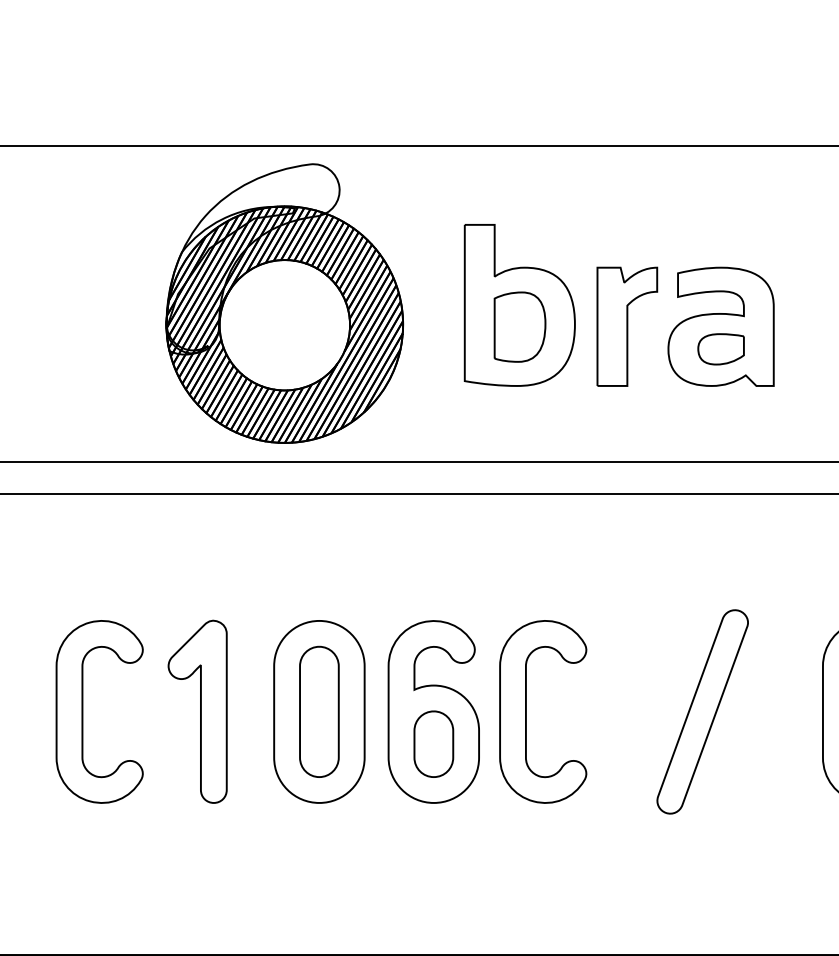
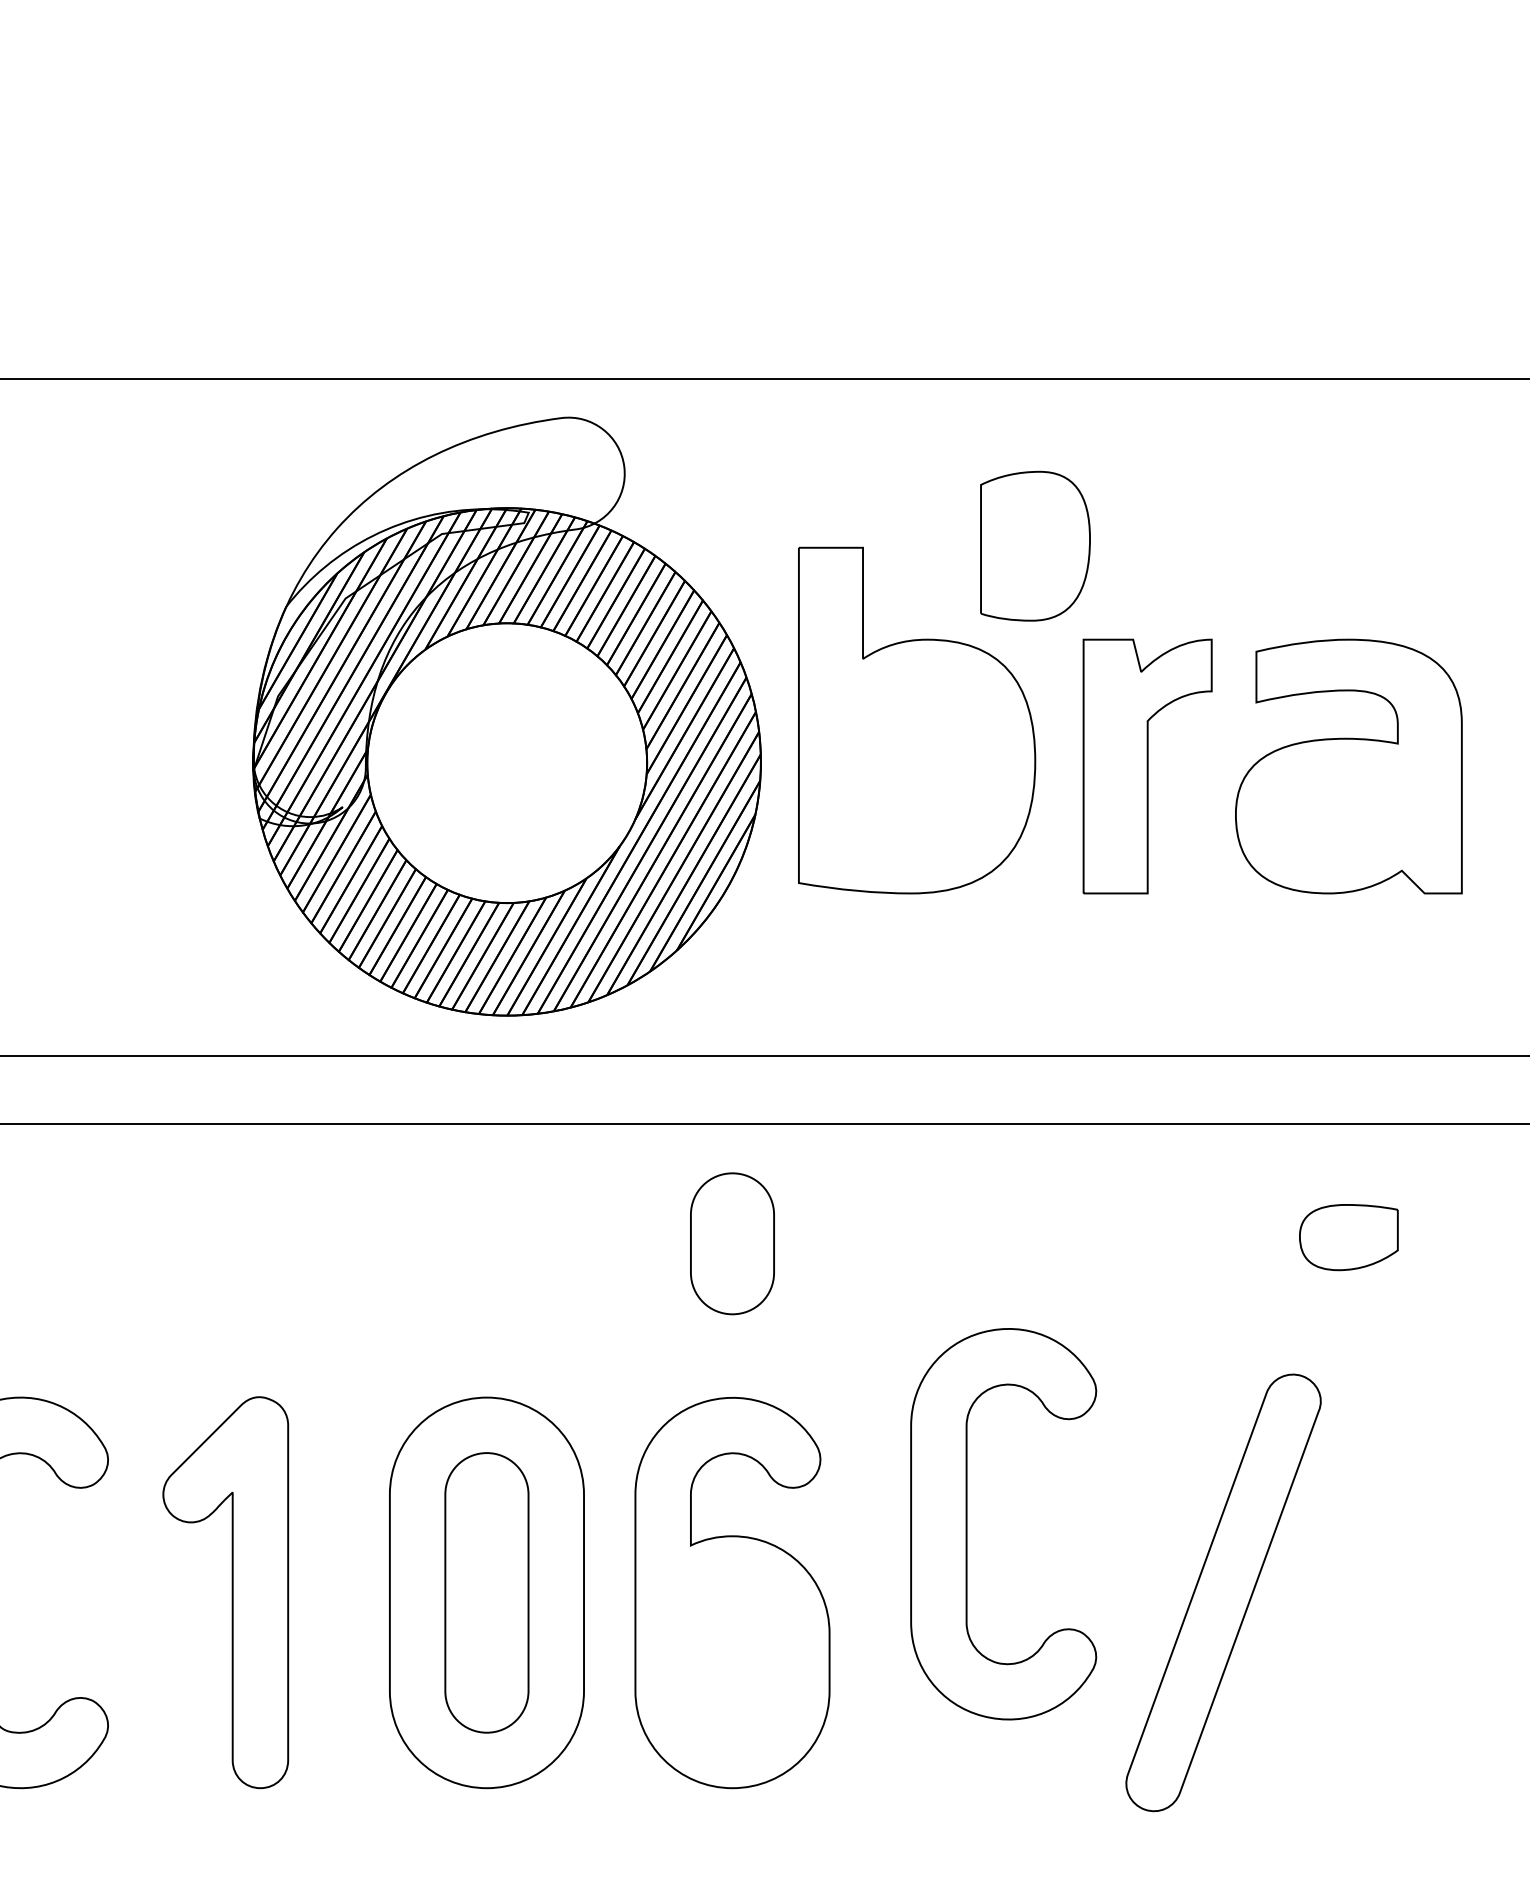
part: (284, 303) -> (506, 716), moved
part: (519, 326) -> (1034, 544), moved
part: (720, 349) -> (1347, 1237), moved
part: (526, 711) -> (967, 1523), moved
part: (702, 711) -> (1223, 1591), moved
part: (433, 743) -> (731, 1242), moved

